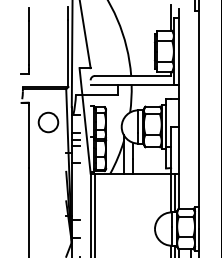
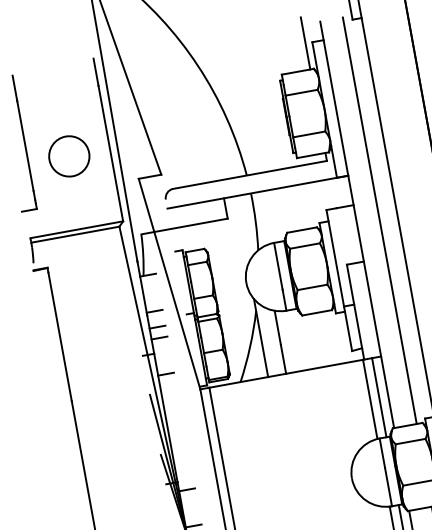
line: (190, 108) -> (379, 219), added
circle: (48, 122) -> (69, 156), moved

